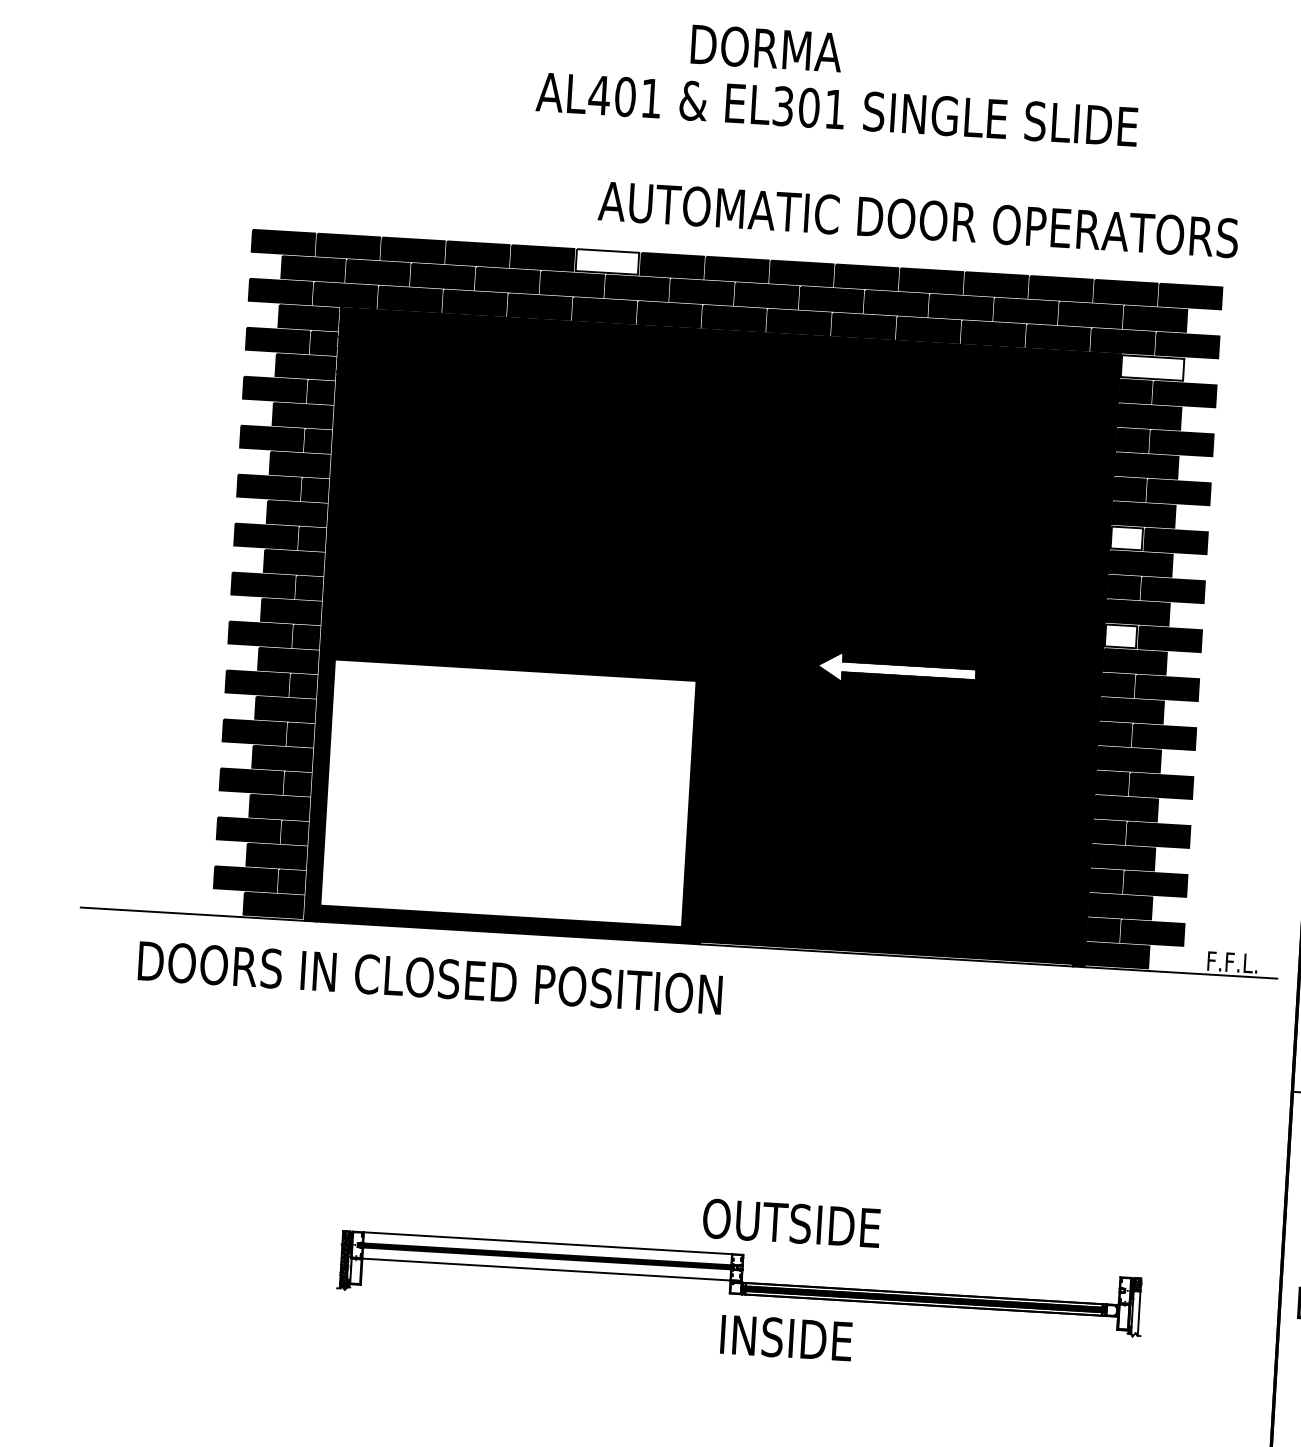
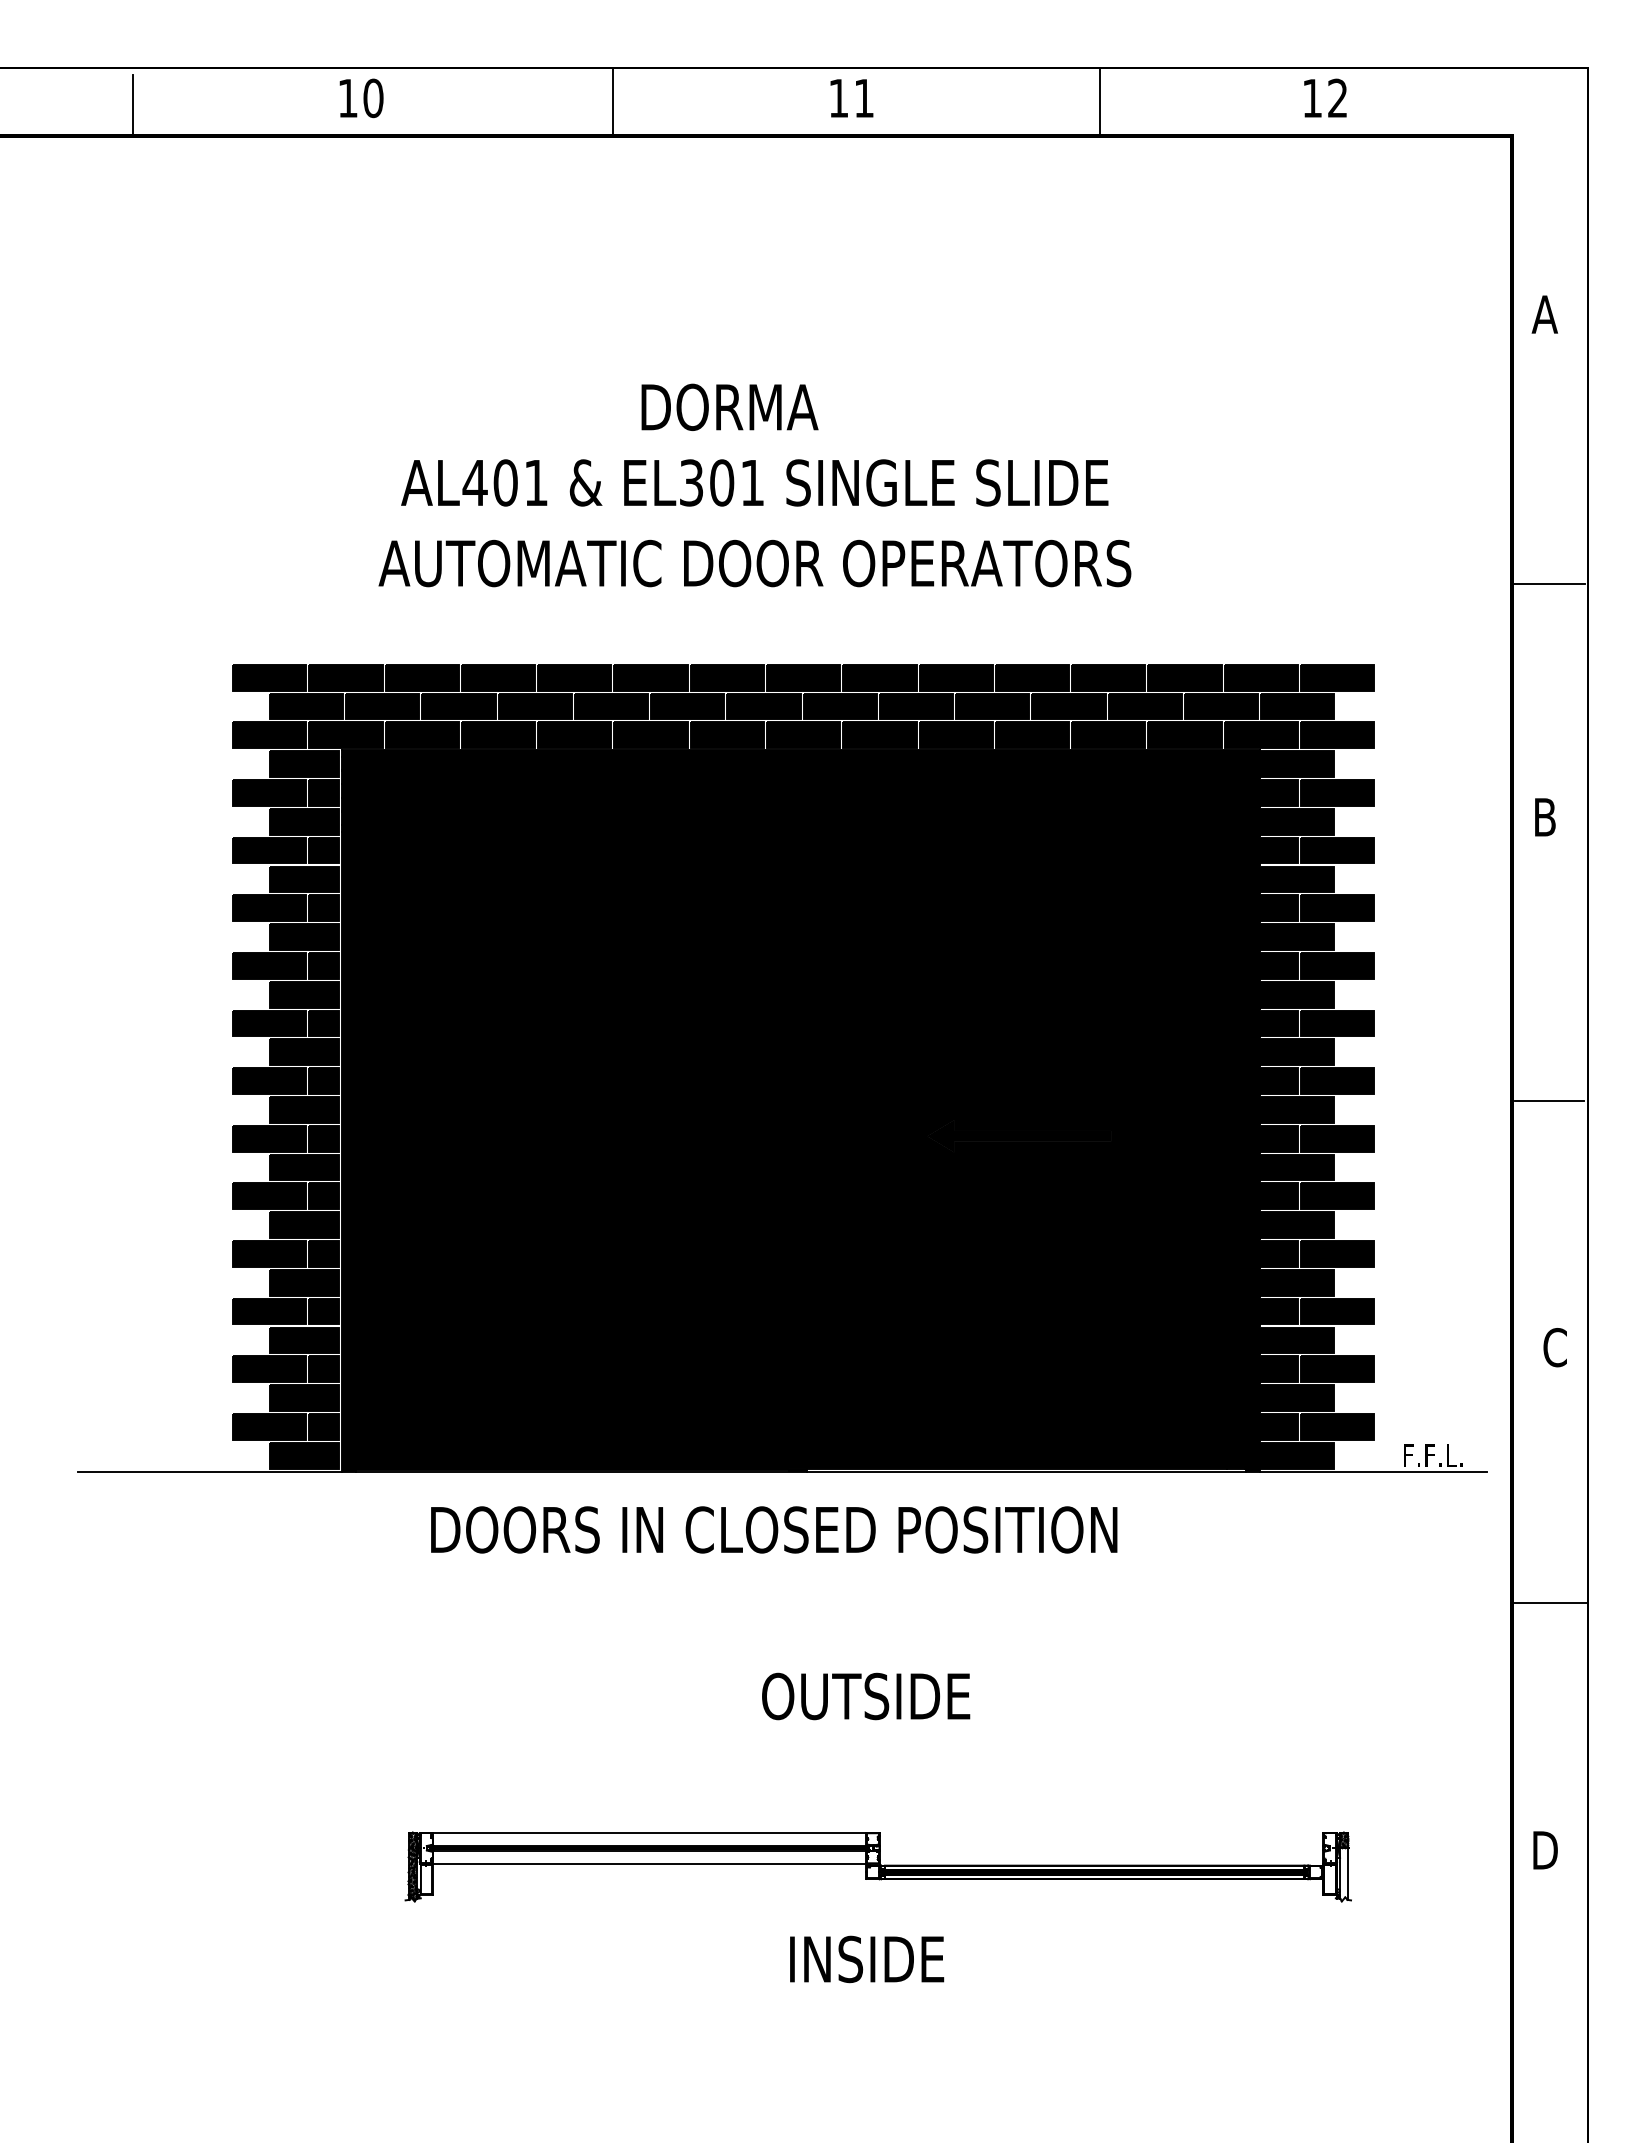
text: (766, 47) -> (729, 406), moved
text: (836, 109) -> (754, 482), moved
text: (918, 219) -> (754, 563), moved
fill: (606, 261) -> (650, 677), added
fill: (1152, 367) -> (1297, 763), added
fill: (1126, 538) -> (1279, 965), added
fill: (1121, 635) -> (1279, 1080), added
fill: (896, 669) -> (1018, 1135), added
fill: (508, 793) -> (571, 1307), added
text: (430, 977) -> (774, 1529), moved
text: (791, 1223) -> (866, 1696), moved
text: (786, 1338) -> (867, 1959), moved

